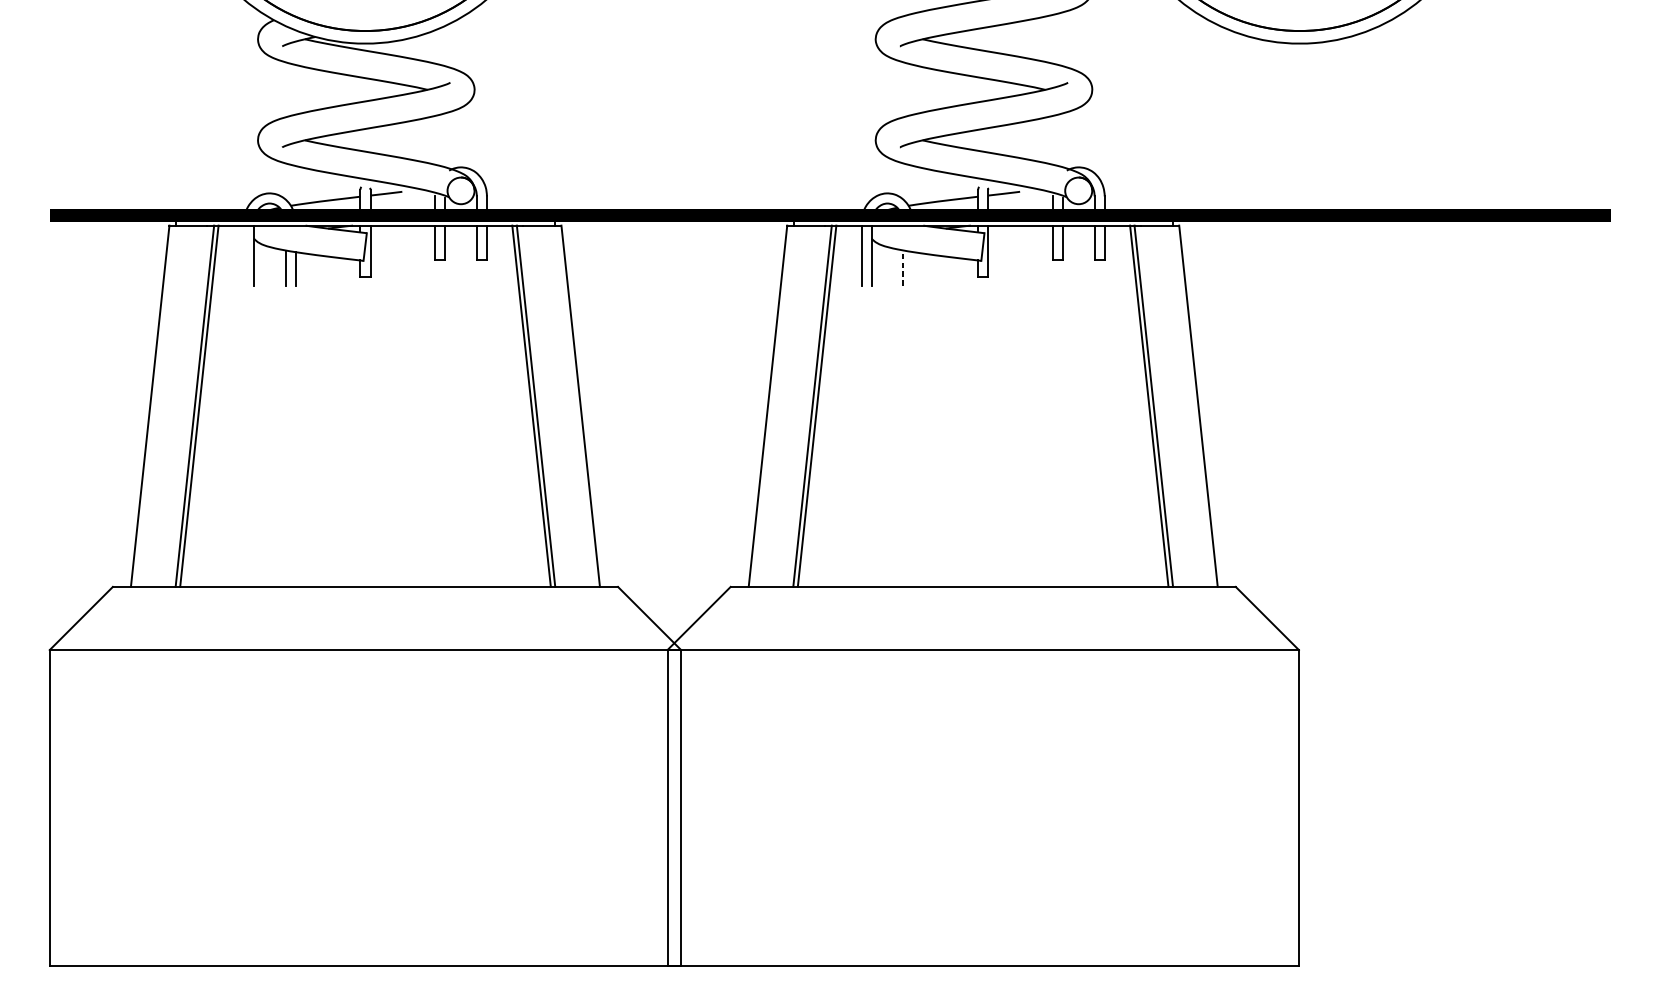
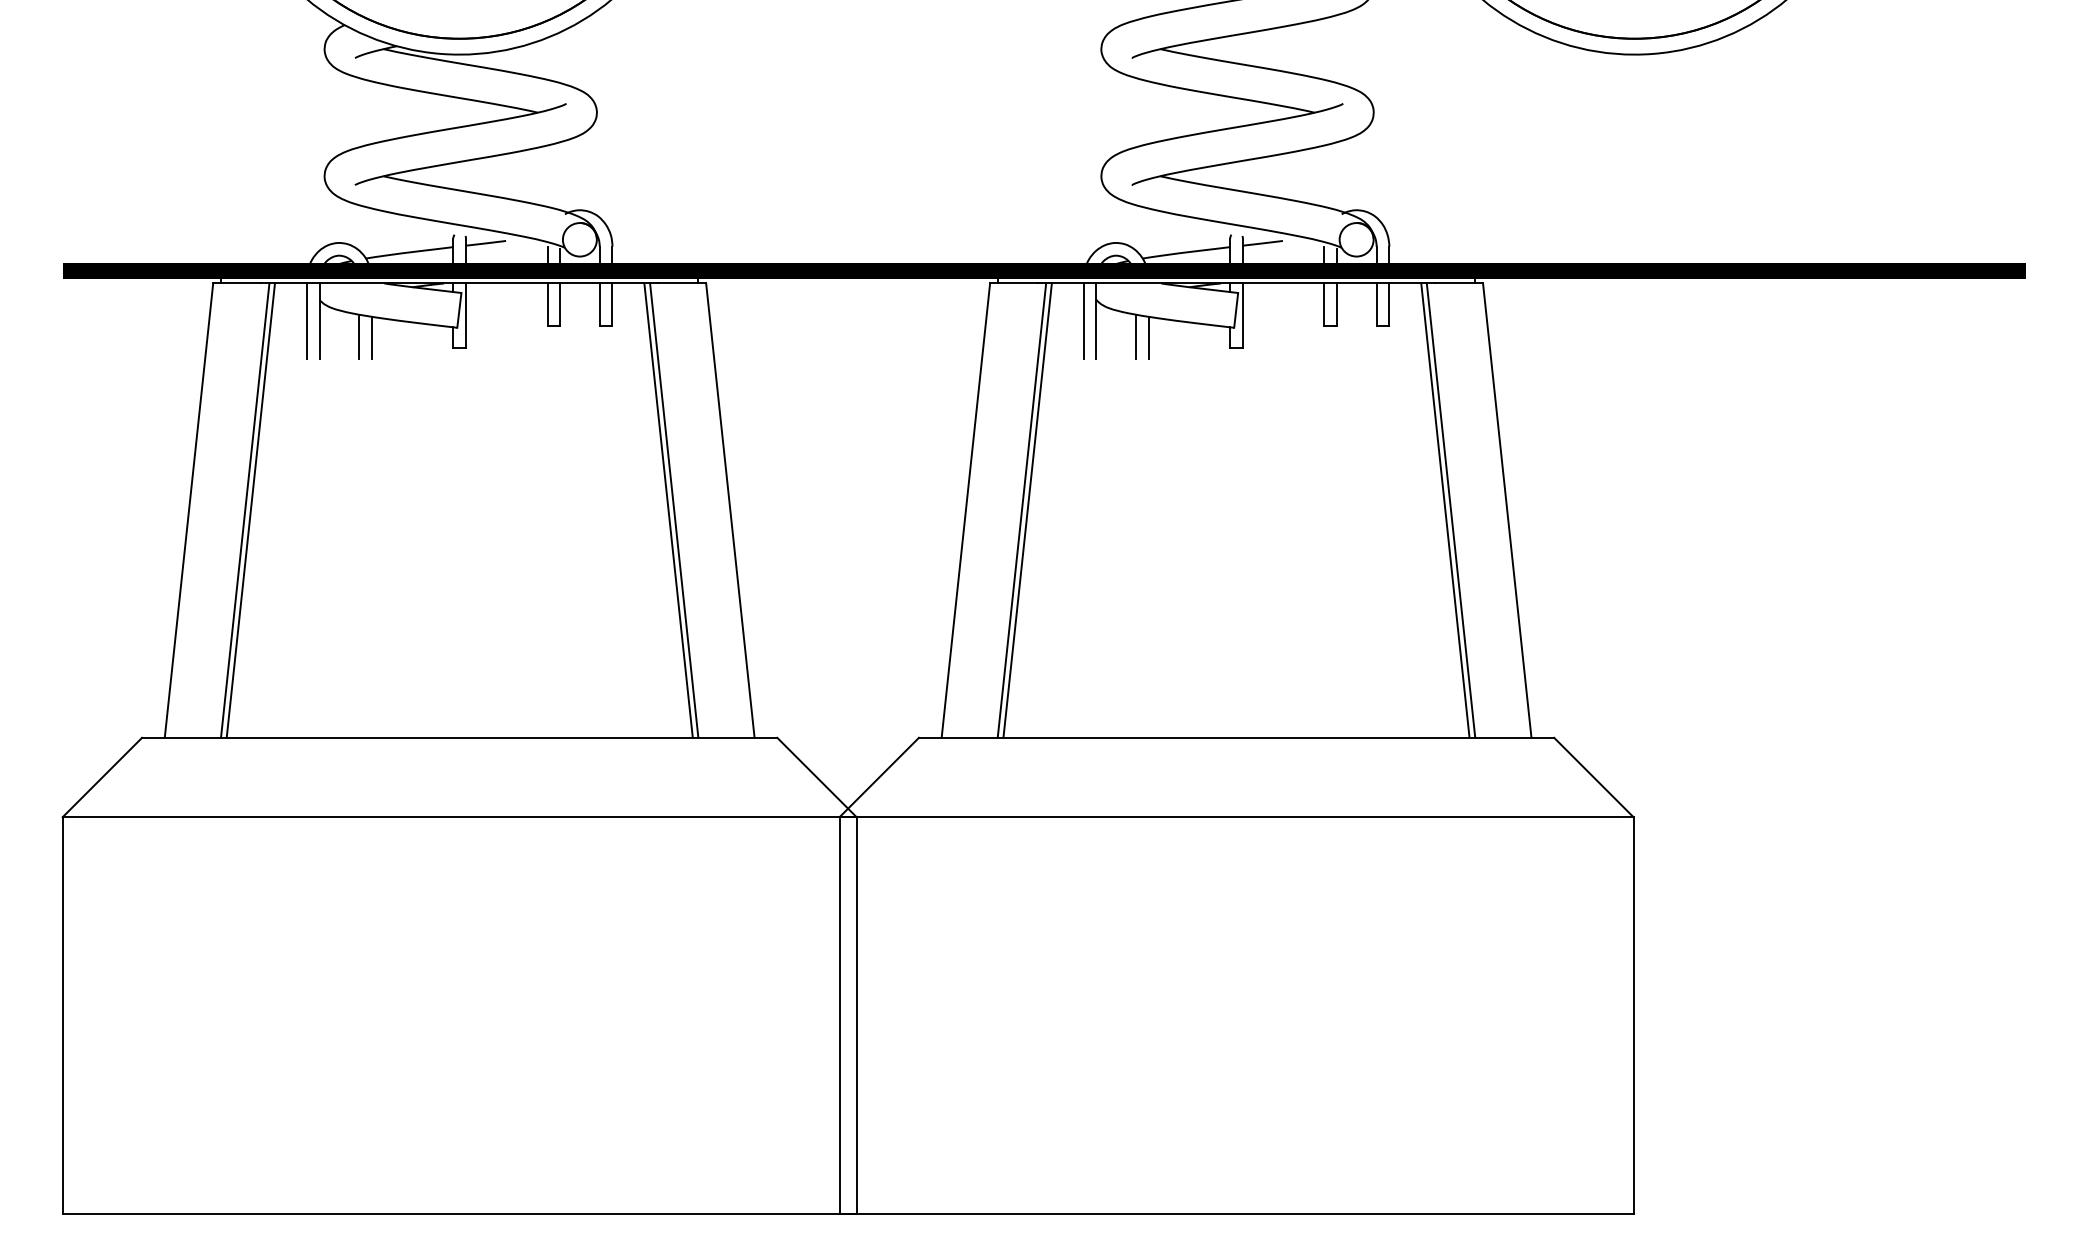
line: (243, 255) -> (306, 320), added
line: (902, 267) -> (1135, 336), dashed -> solid
line: (913, 268) -> (1148, 337), added

